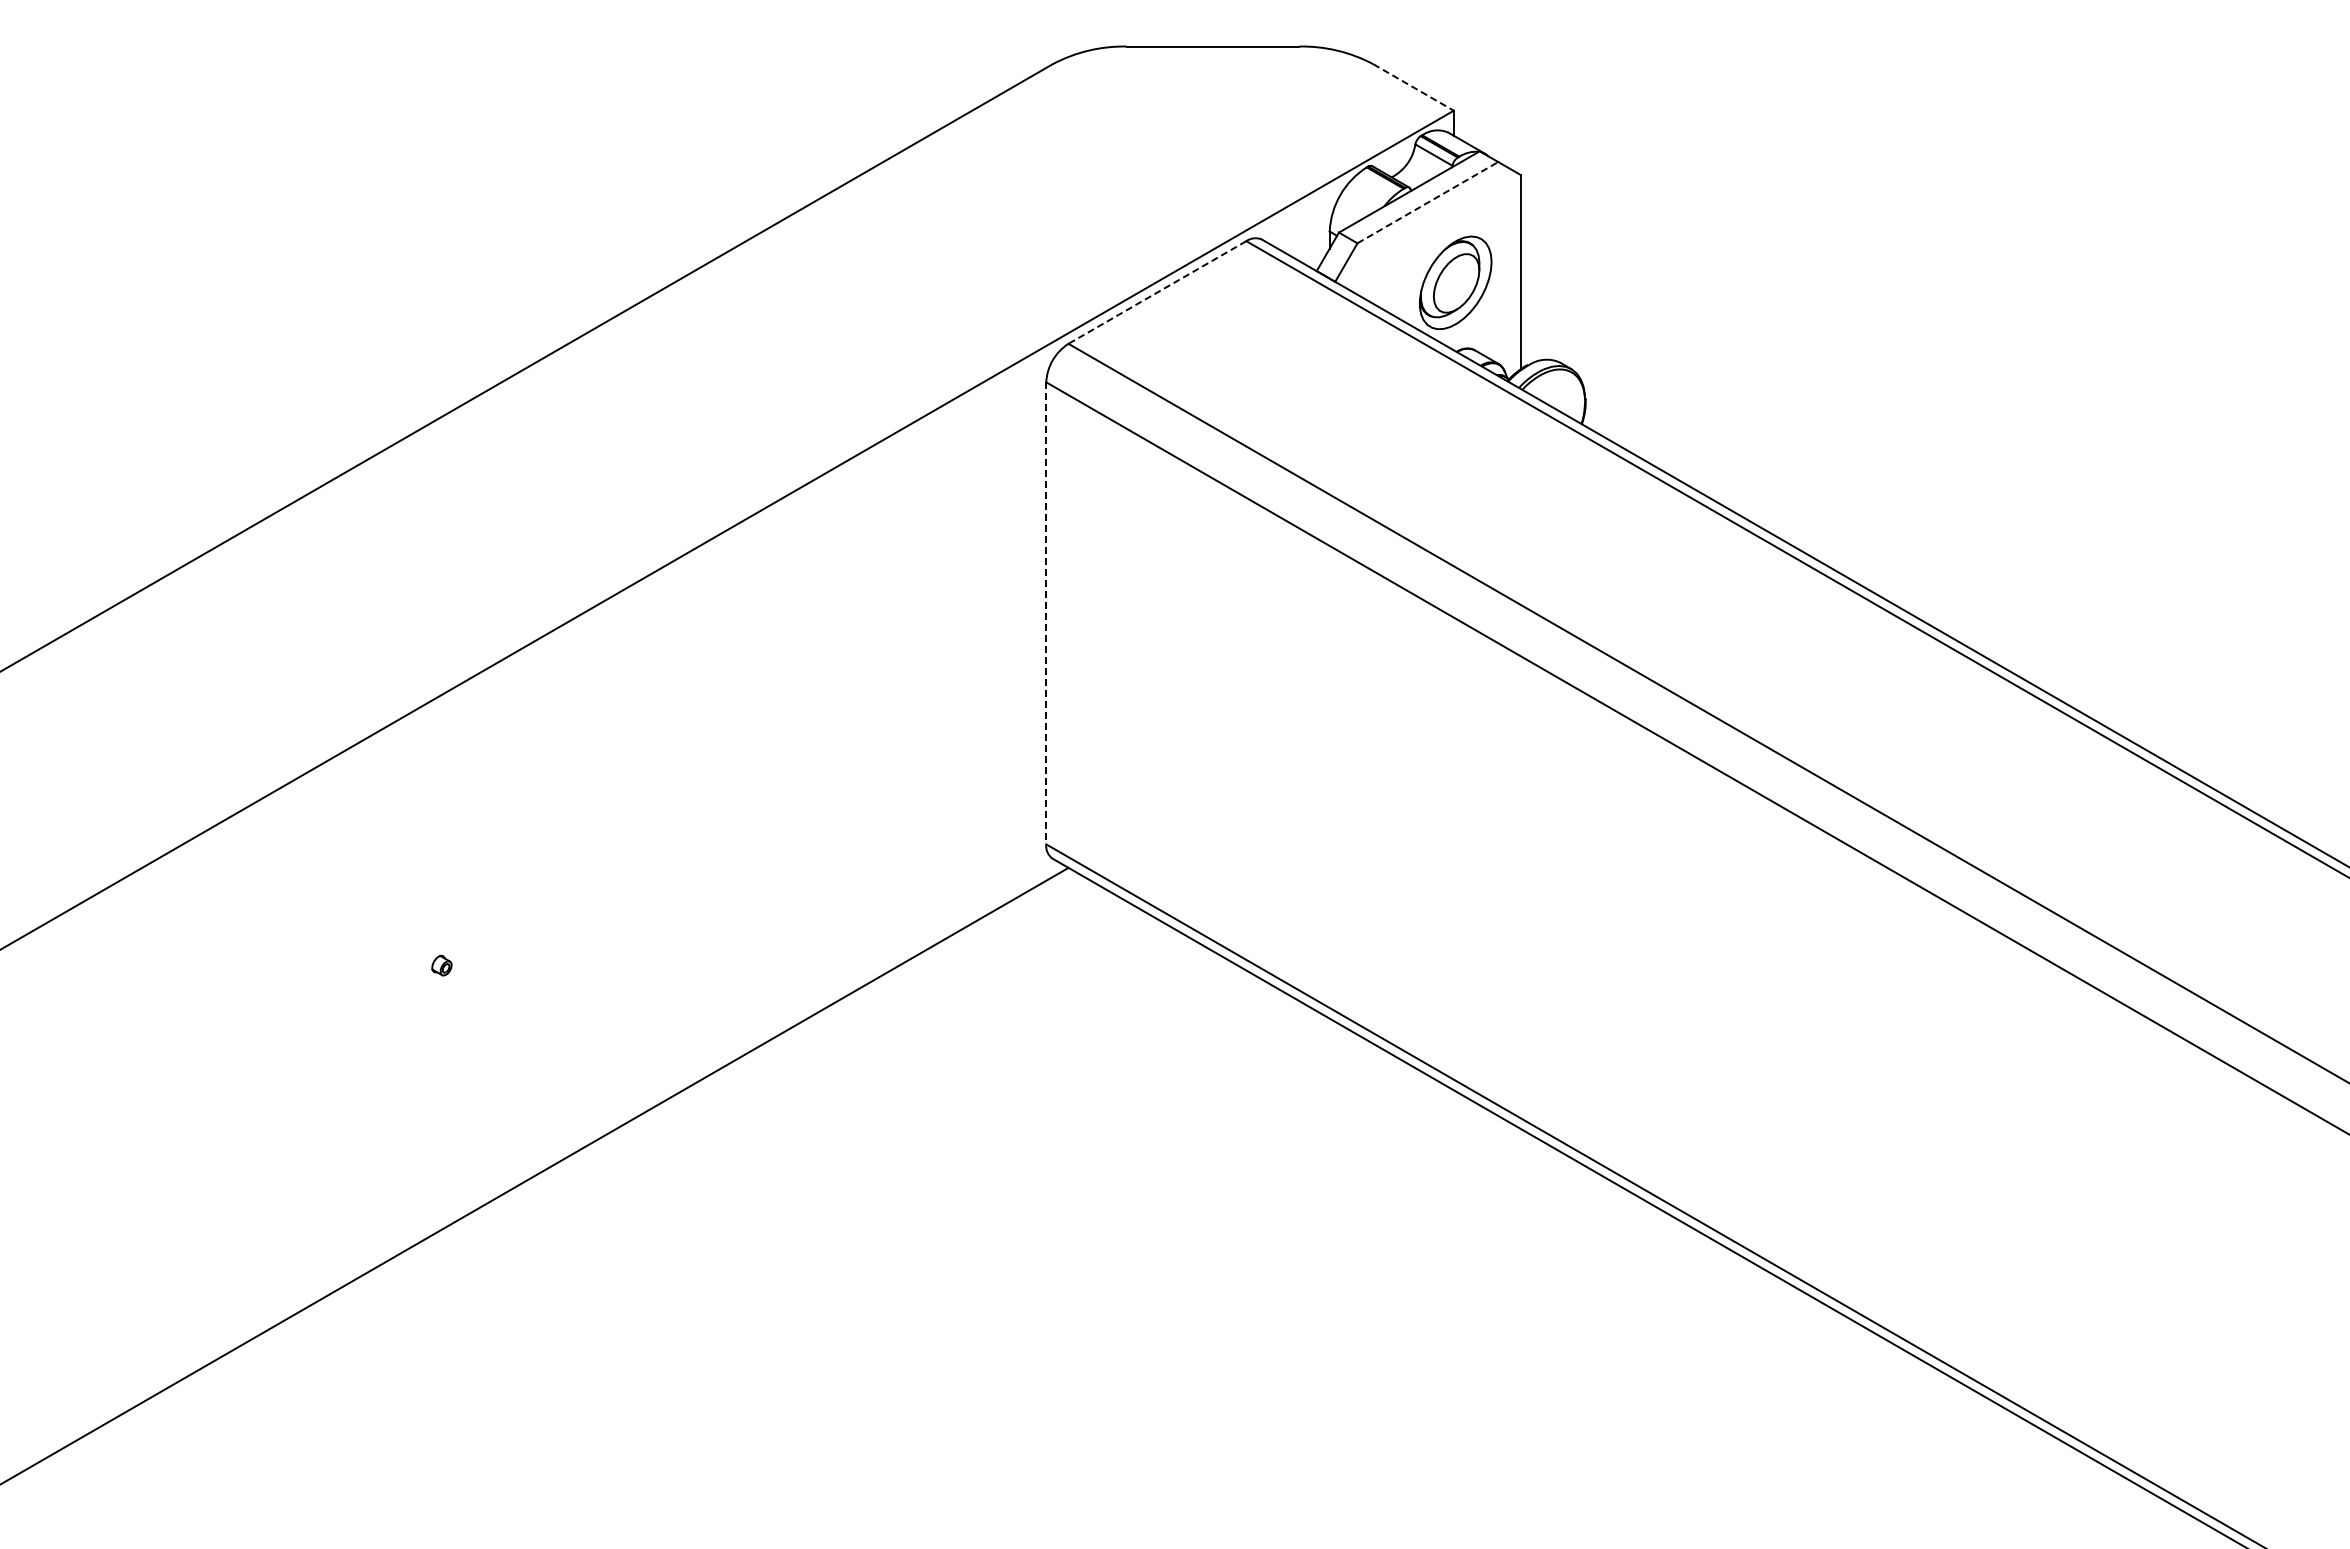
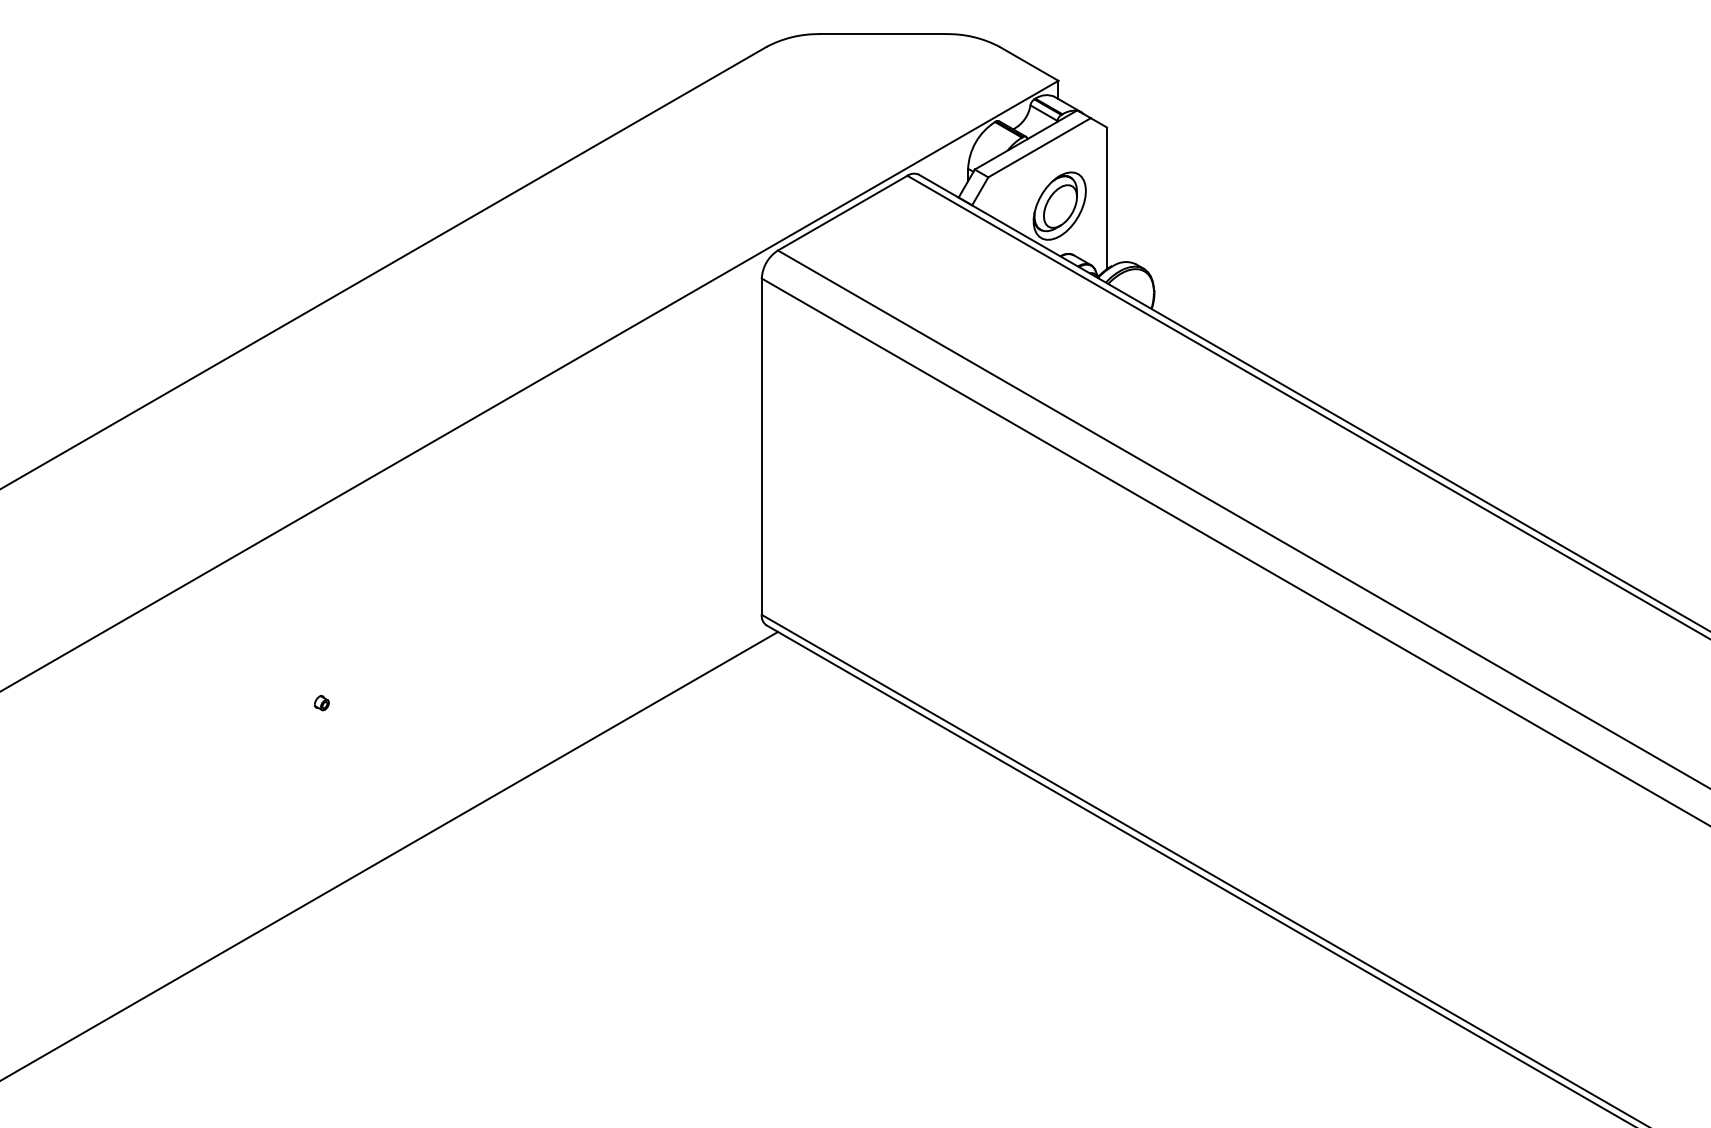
line: (1414, 87) -> (1029, 63), dashed -> solid
line: (1428, 202) -> (1040, 147), dashed -> solid
line: (1157, 292) -> (842, 213), dashed -> solid
line: (1046, 613) -> (761, 446), dashed -> solid

